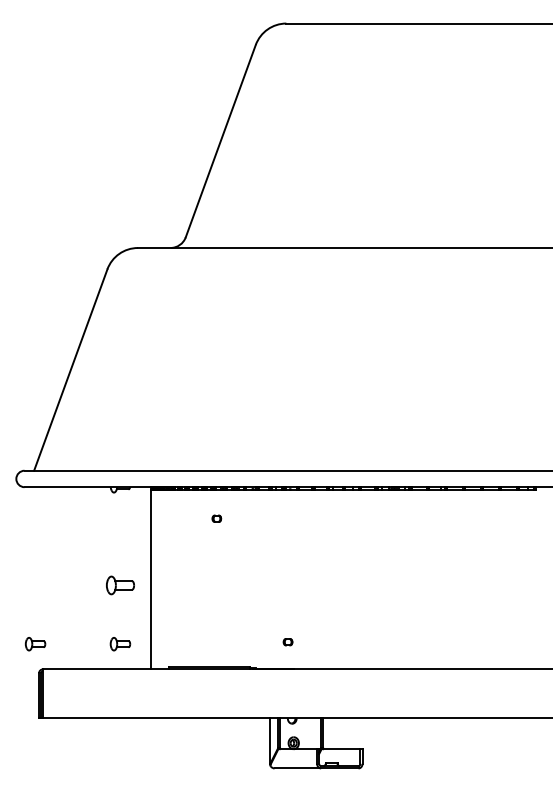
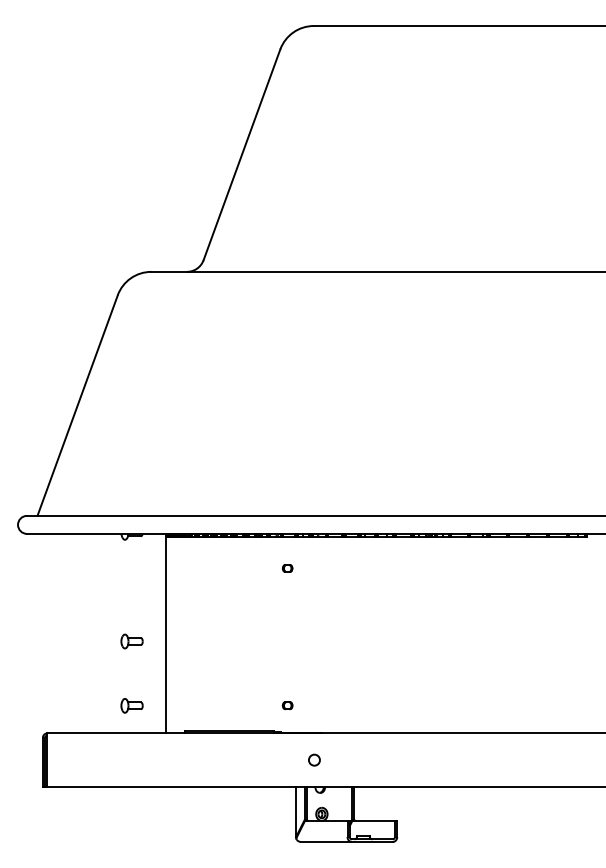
part: (216, 518) -> (287, 568), moved
part: (119, 585) -> (131, 641), size x0.71
part: (287, 642) -> (287, 705), moved
part: (35, 643) -> (38, 705), removed
circle: (286, 693) -> (314, 759), added

